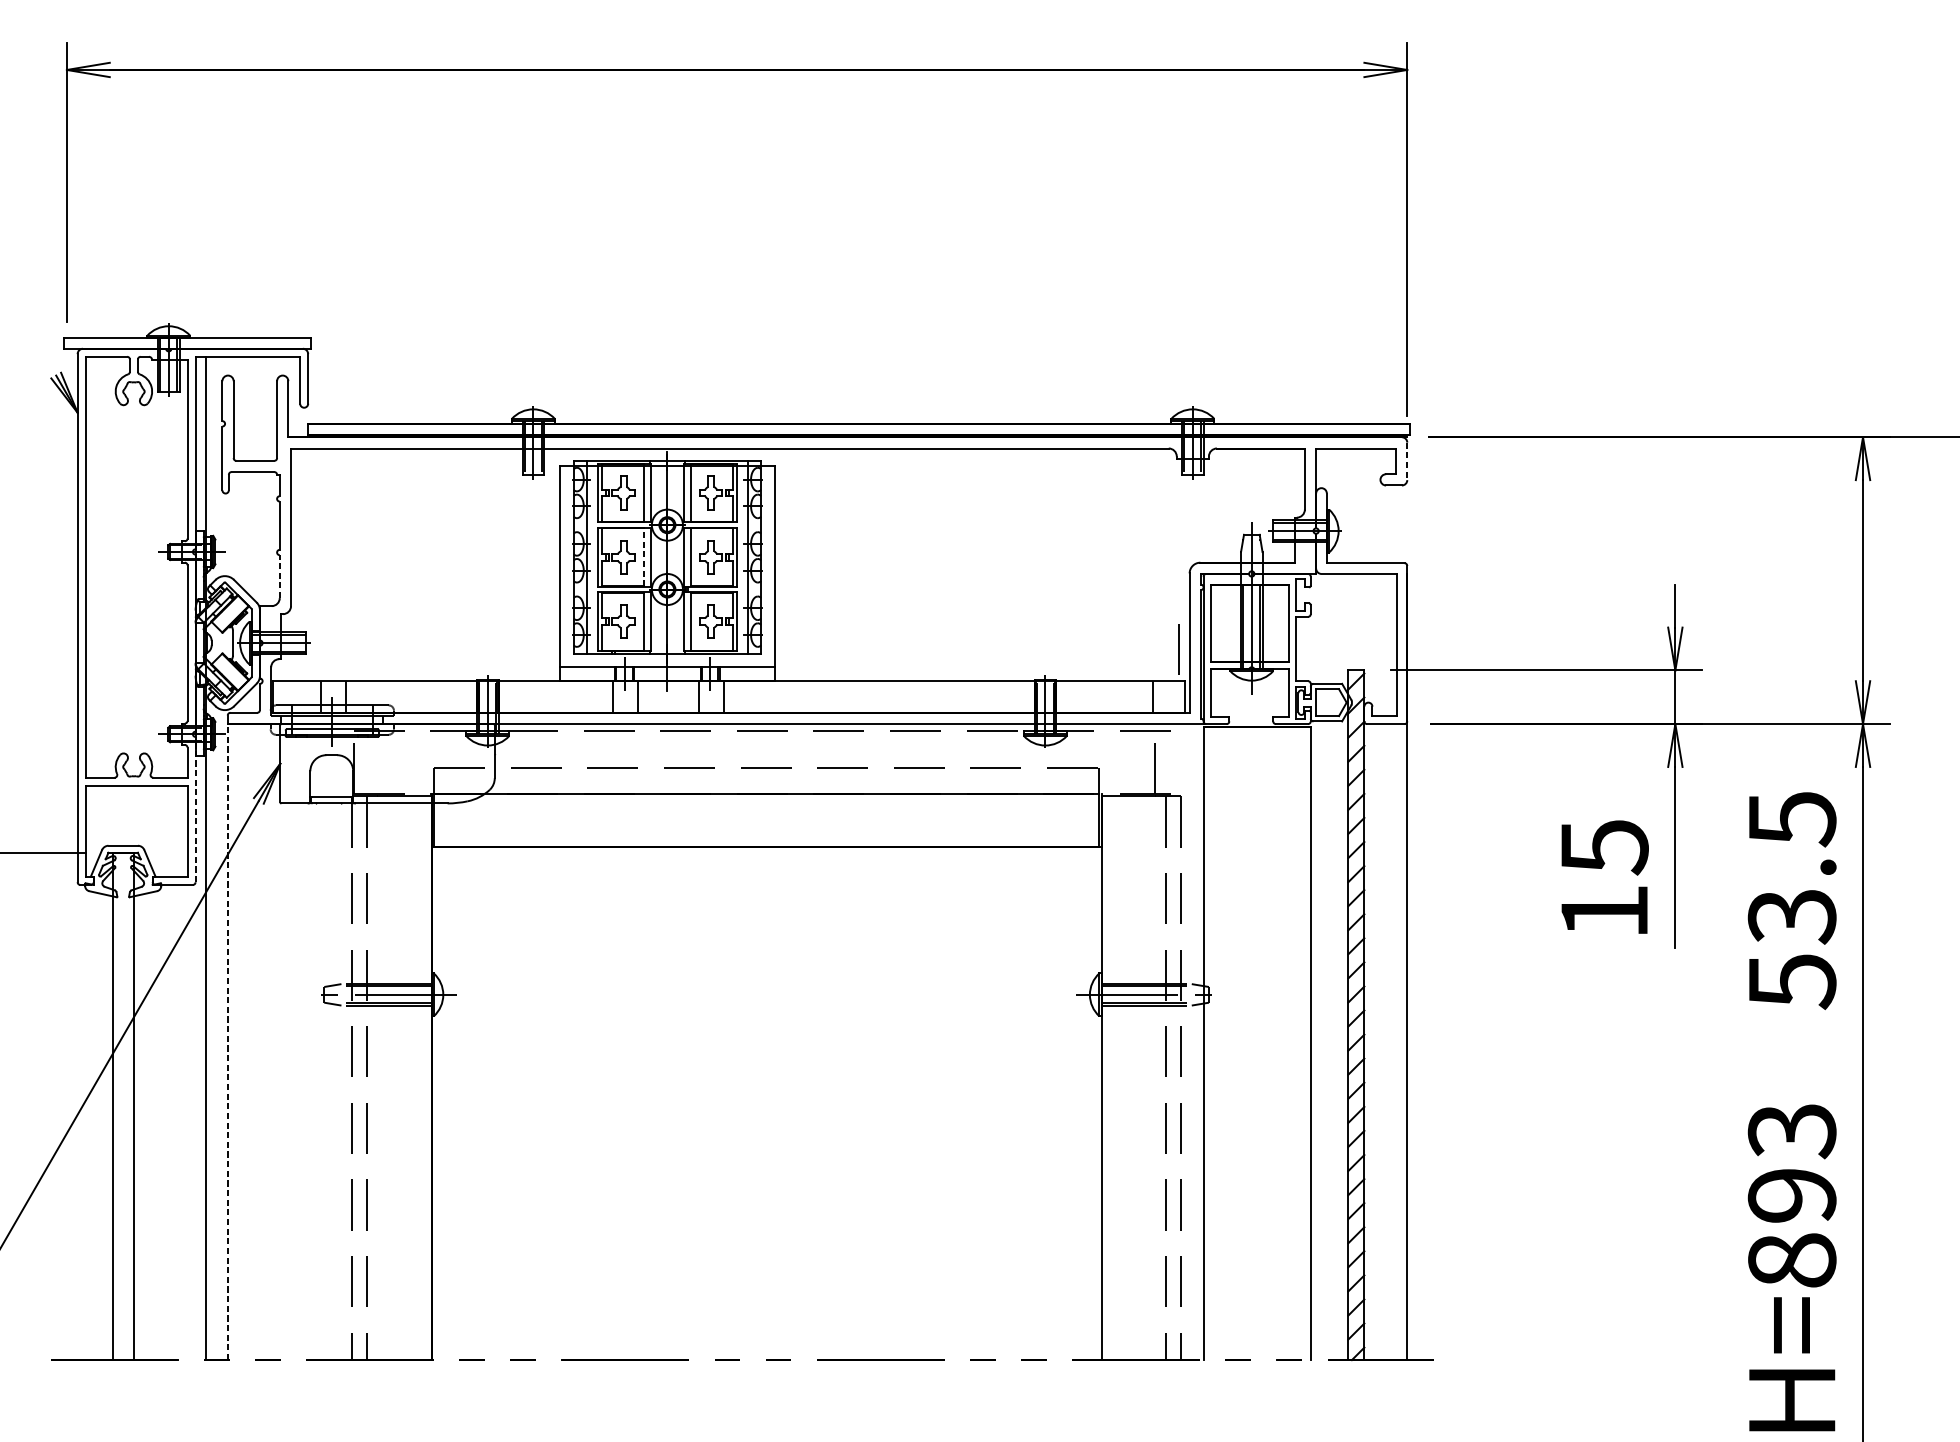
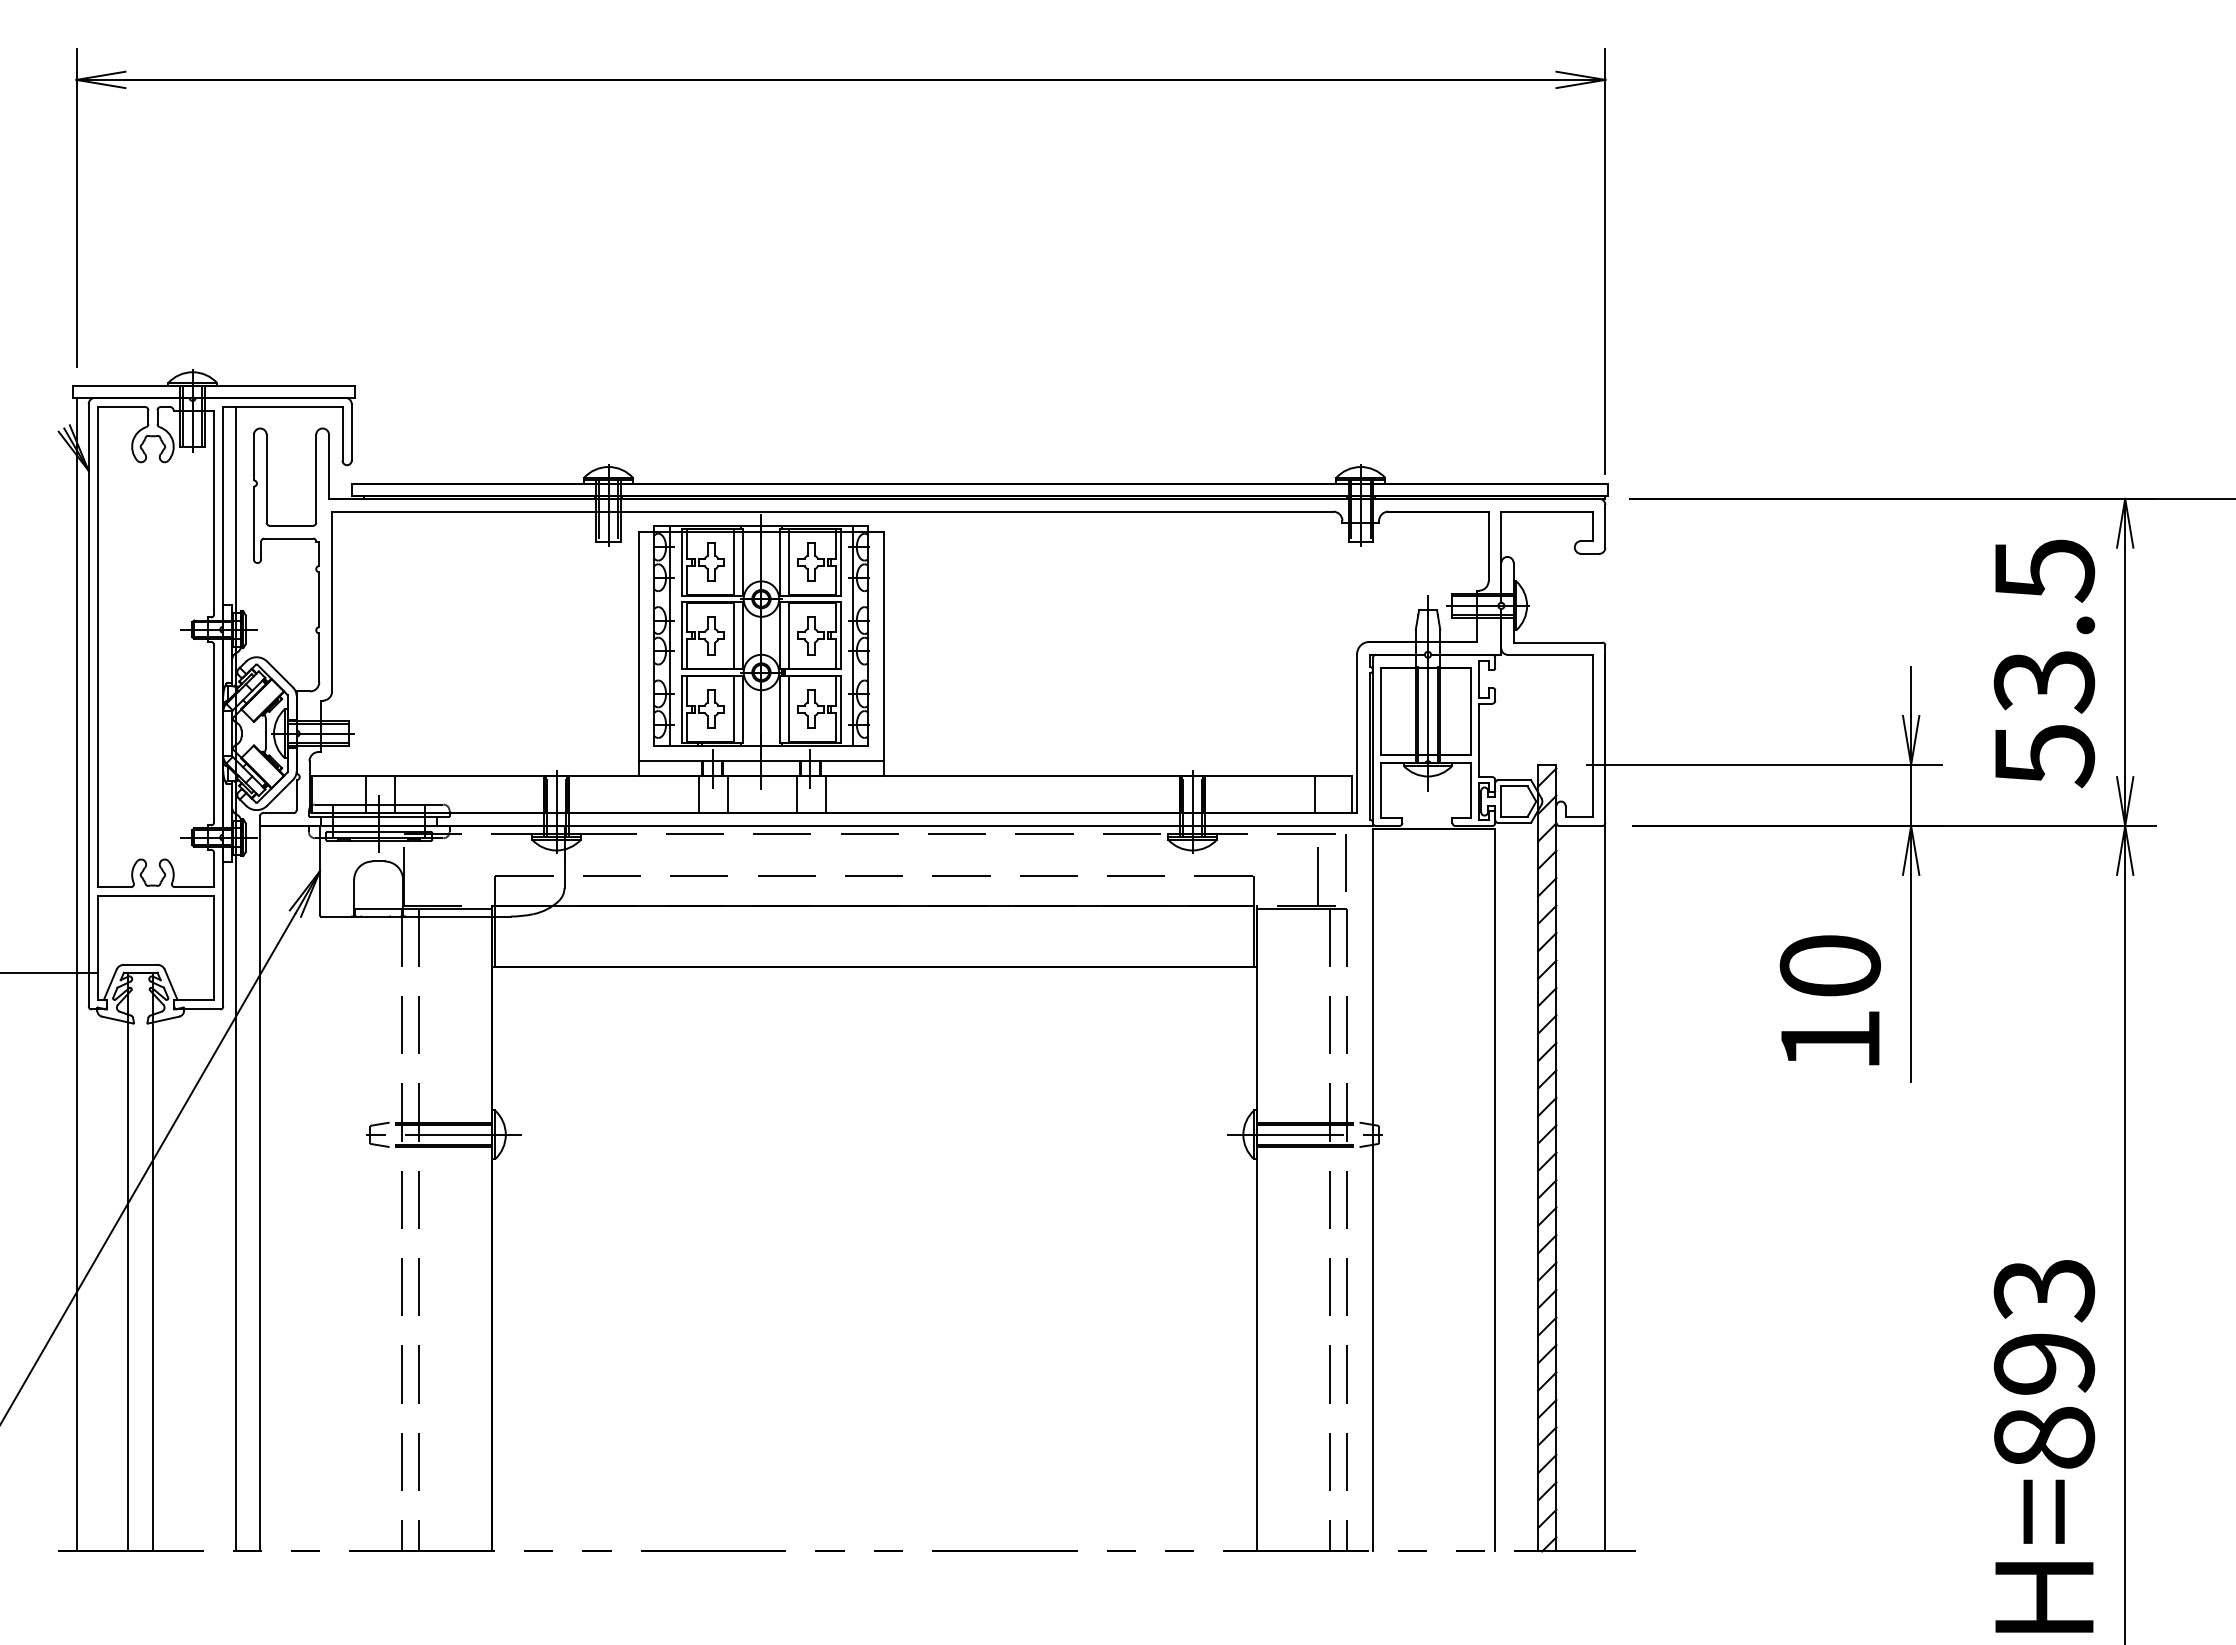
line: (1407, 461) -> (1605, 526), dashed -> solid
line: (643, 557) -> (734, 635), dashed -> solid
line: (279, 576) -> (319, 657), dashed -> solid
line: (1179, 649) -> (1345, 862), moved
line: (195, 809) -> (223, 923), dashed -> solid
text: (1604, 847) -> (1830, 966), 15 -> 10
line: (66, 854) -> (76, 974), added
text: (1792, 900) -> (2044, 663), moved
line: (227, 1041) -> (259, 1188), dashed -> solid

